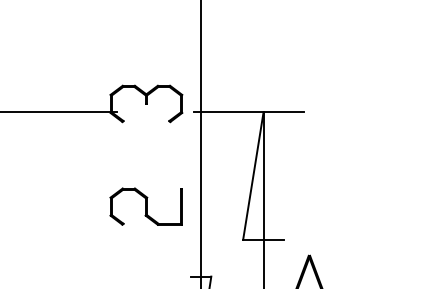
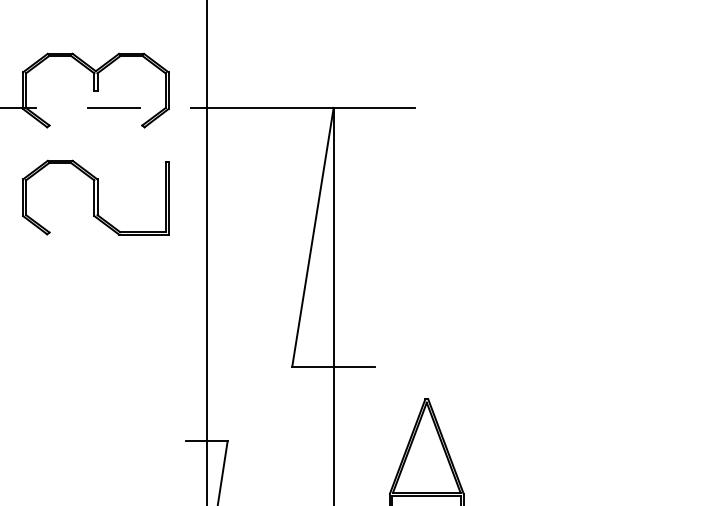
line: (154, 112) -> (112, 108), added
part: (145, 206) -> (94, 197), moved

